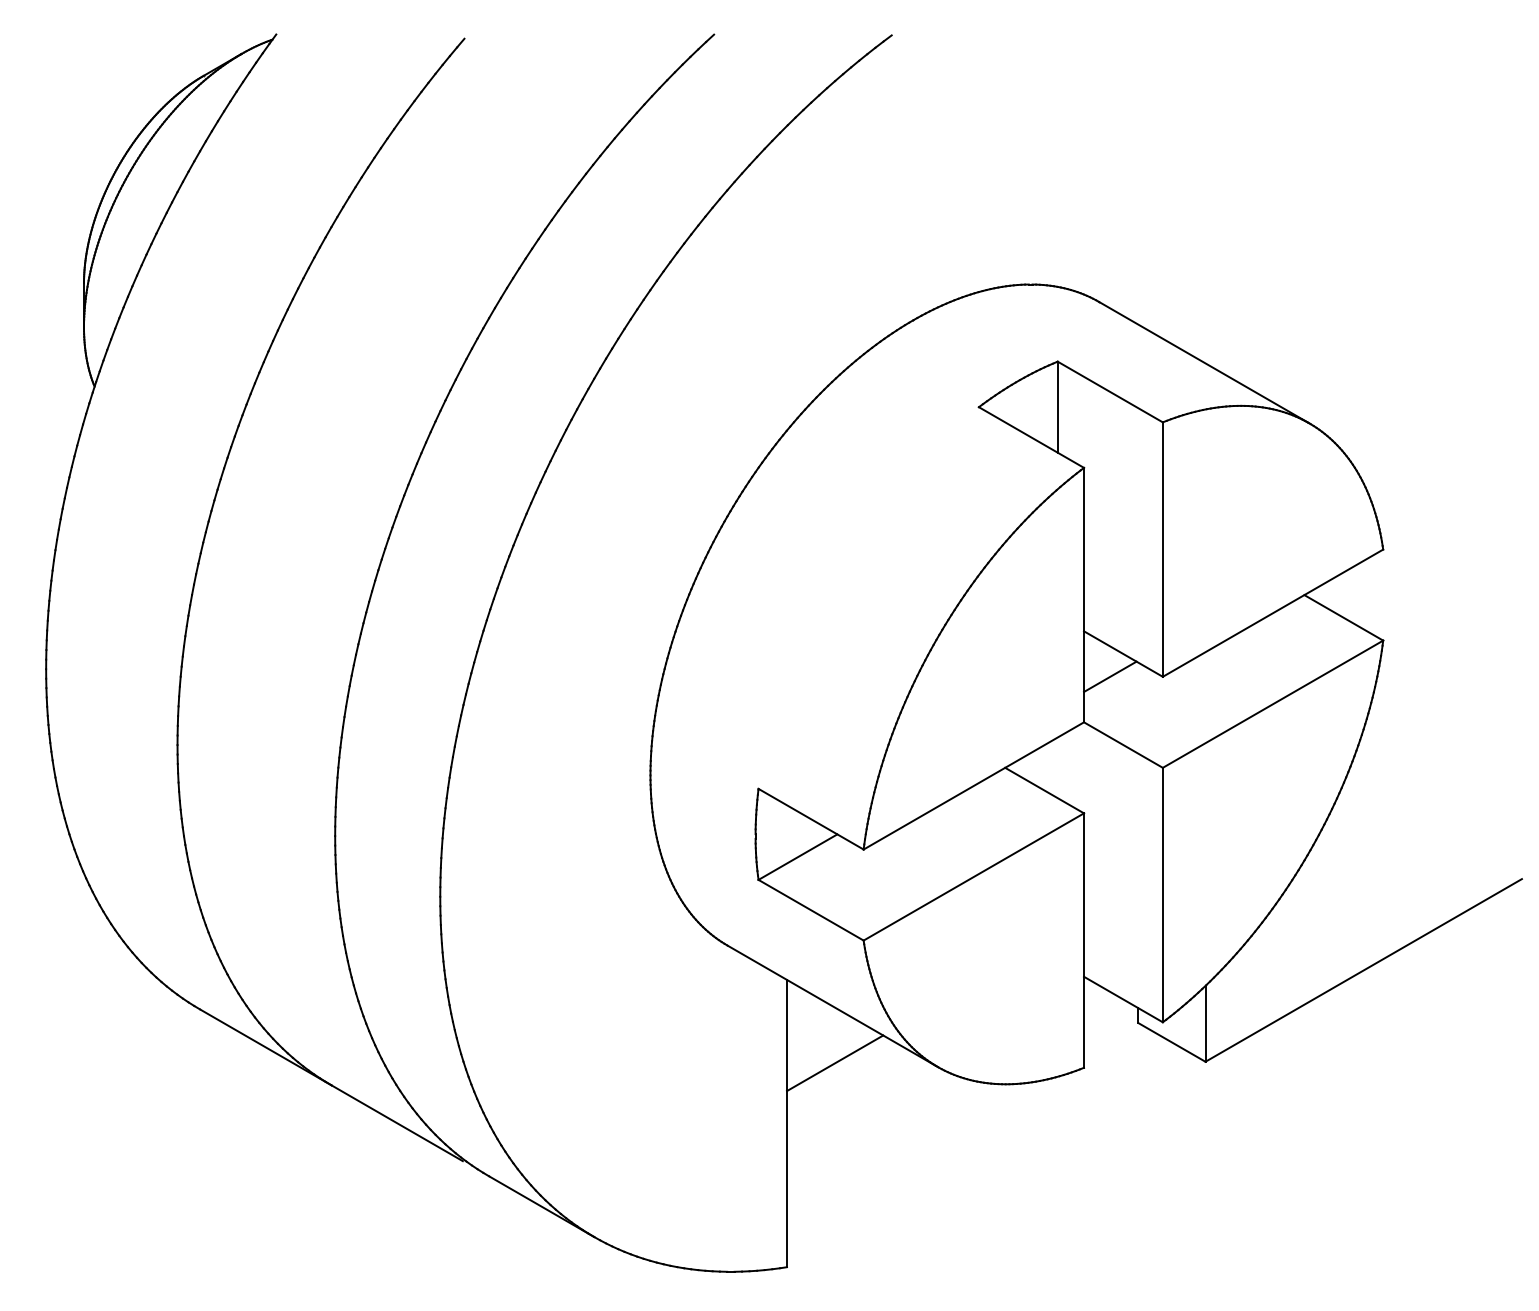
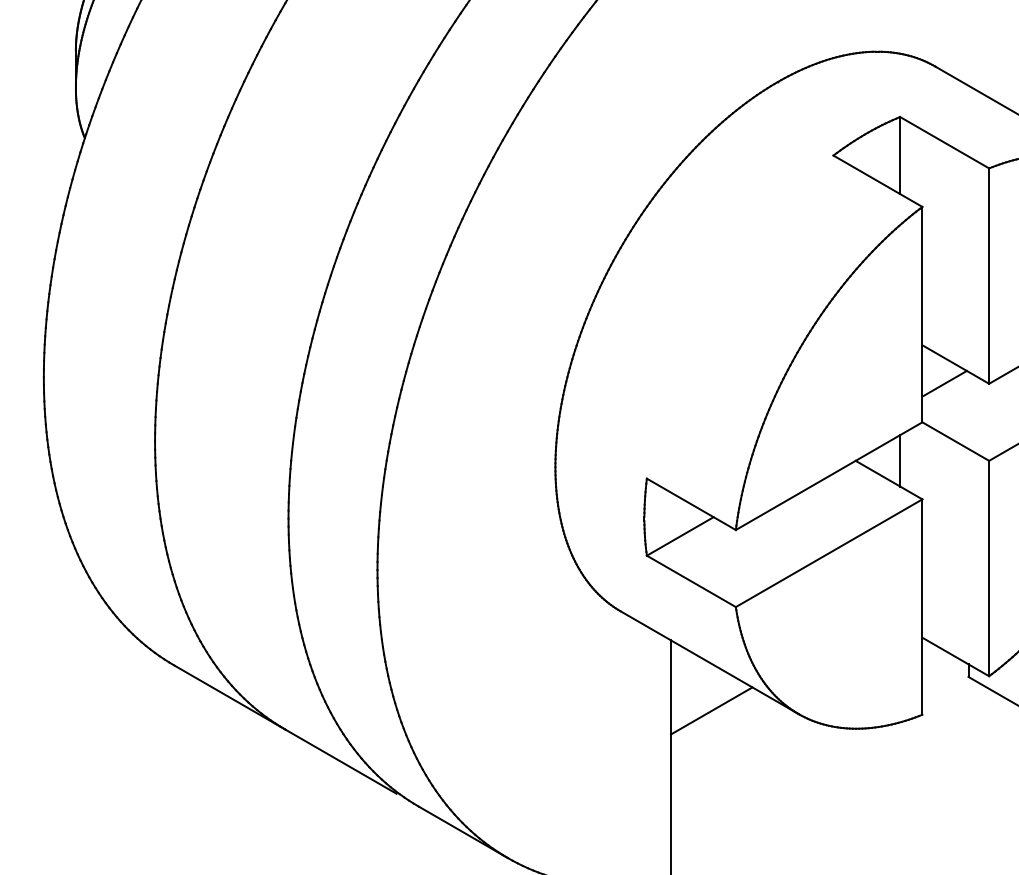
line: (1057, 767) -> (899, 460), added

